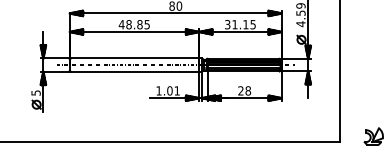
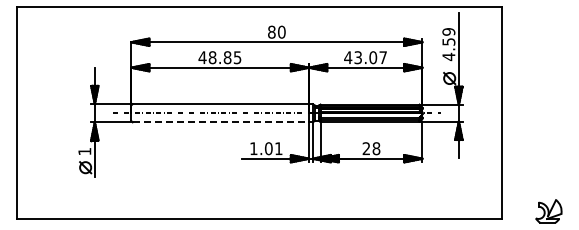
text: (240, 24) -> (365, 57), 31.15 -> 43.07
line: (135, 71) -> (221, 122), solid -> dashed
text: (35, 92) -> (84, 151), 5 -> 1

